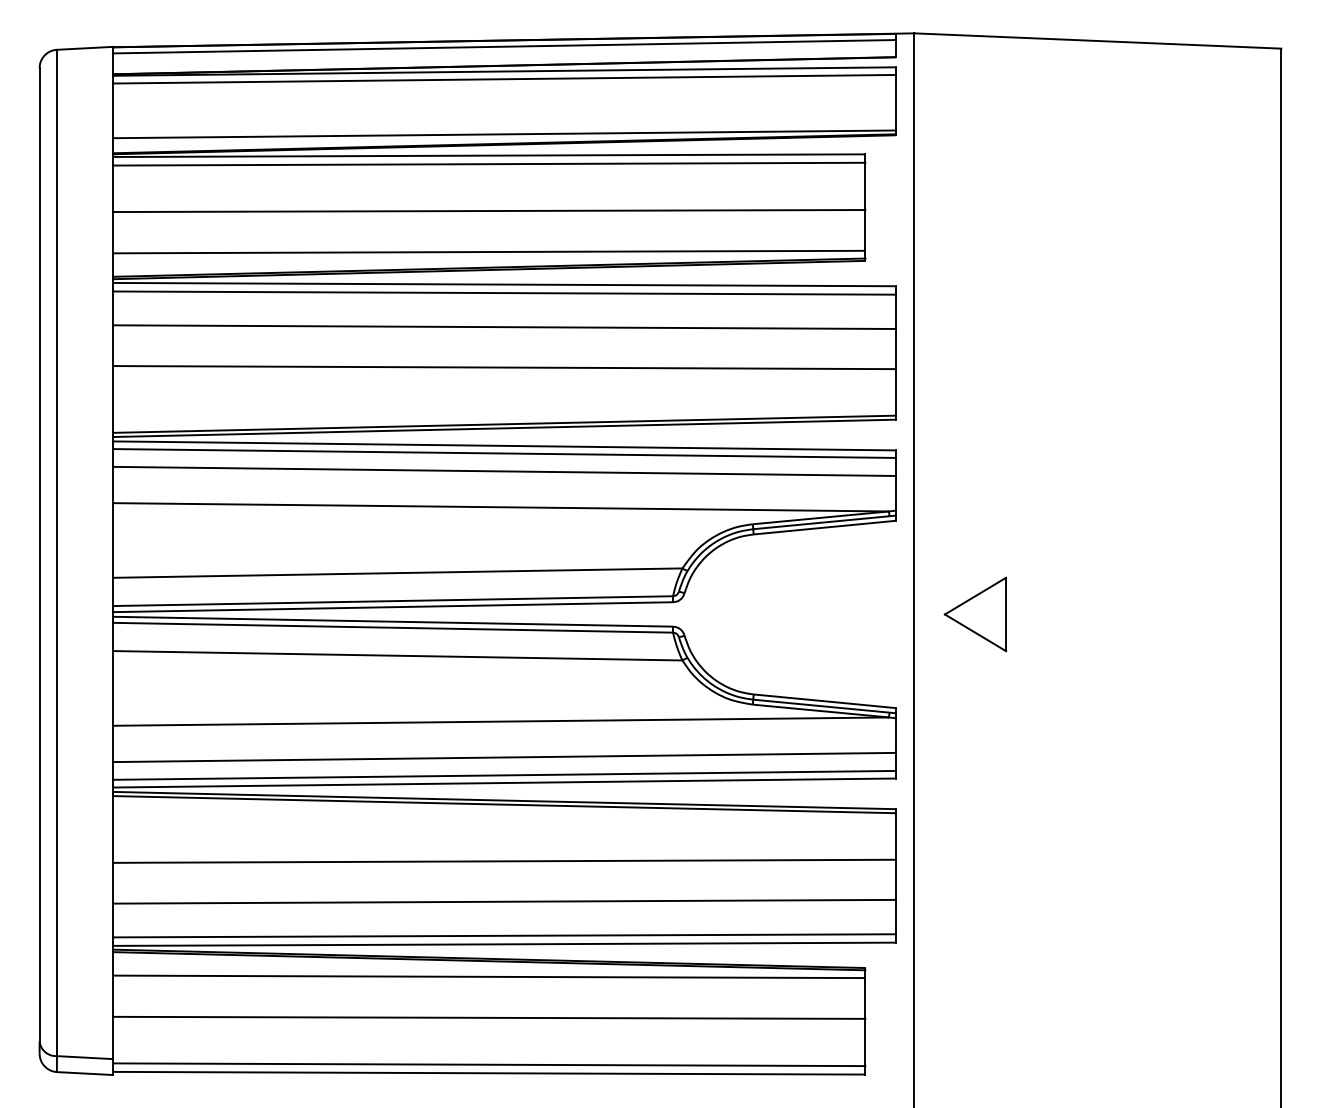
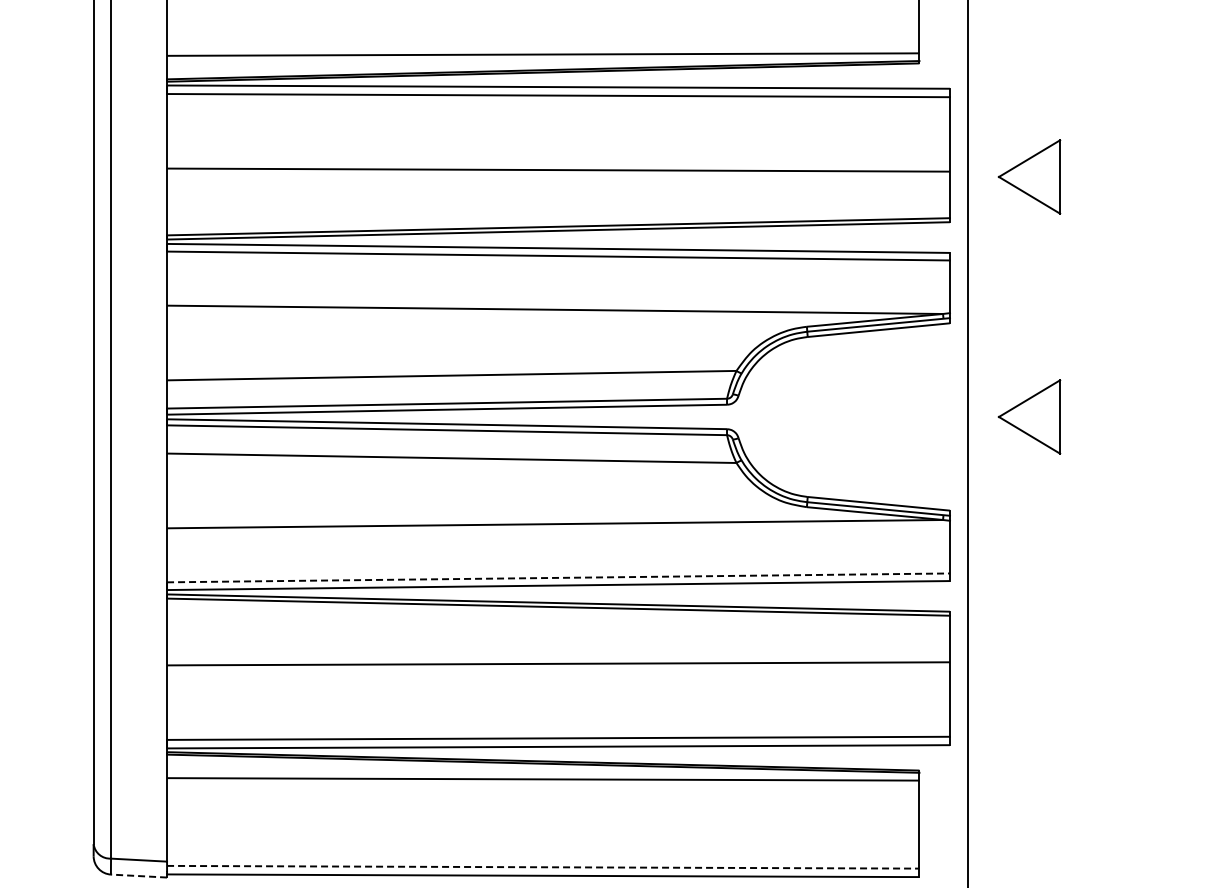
line: (489, 211) -> (543, 14), removed
line: (504, 327) -> (558, 130), removed
part: (974, 374) -> (1028, 177), added
line: (504, 470) -> (558, 273), removed
line: (504, 757) -> (558, 560), removed
line: (504, 775) -> (558, 578), solid -> dashed
line: (504, 901) -> (558, 704), removed
line: (489, 1017) -> (543, 820), removed
line: (489, 1064) -> (543, 867), solid -> dashed
line: (84, 1073) -> (138, 876), solid -> dashed

